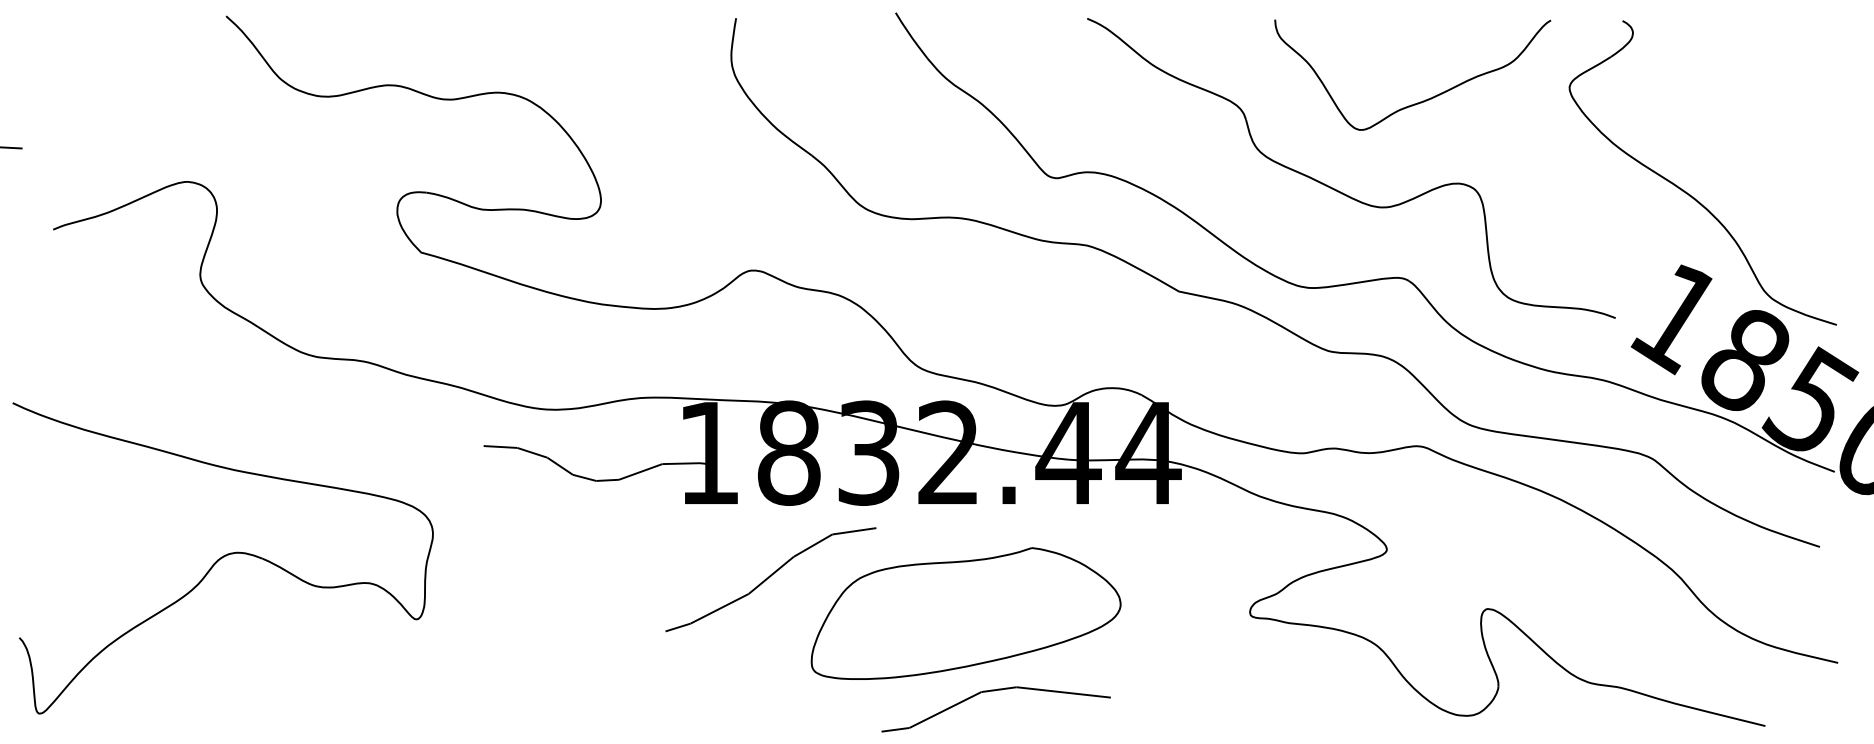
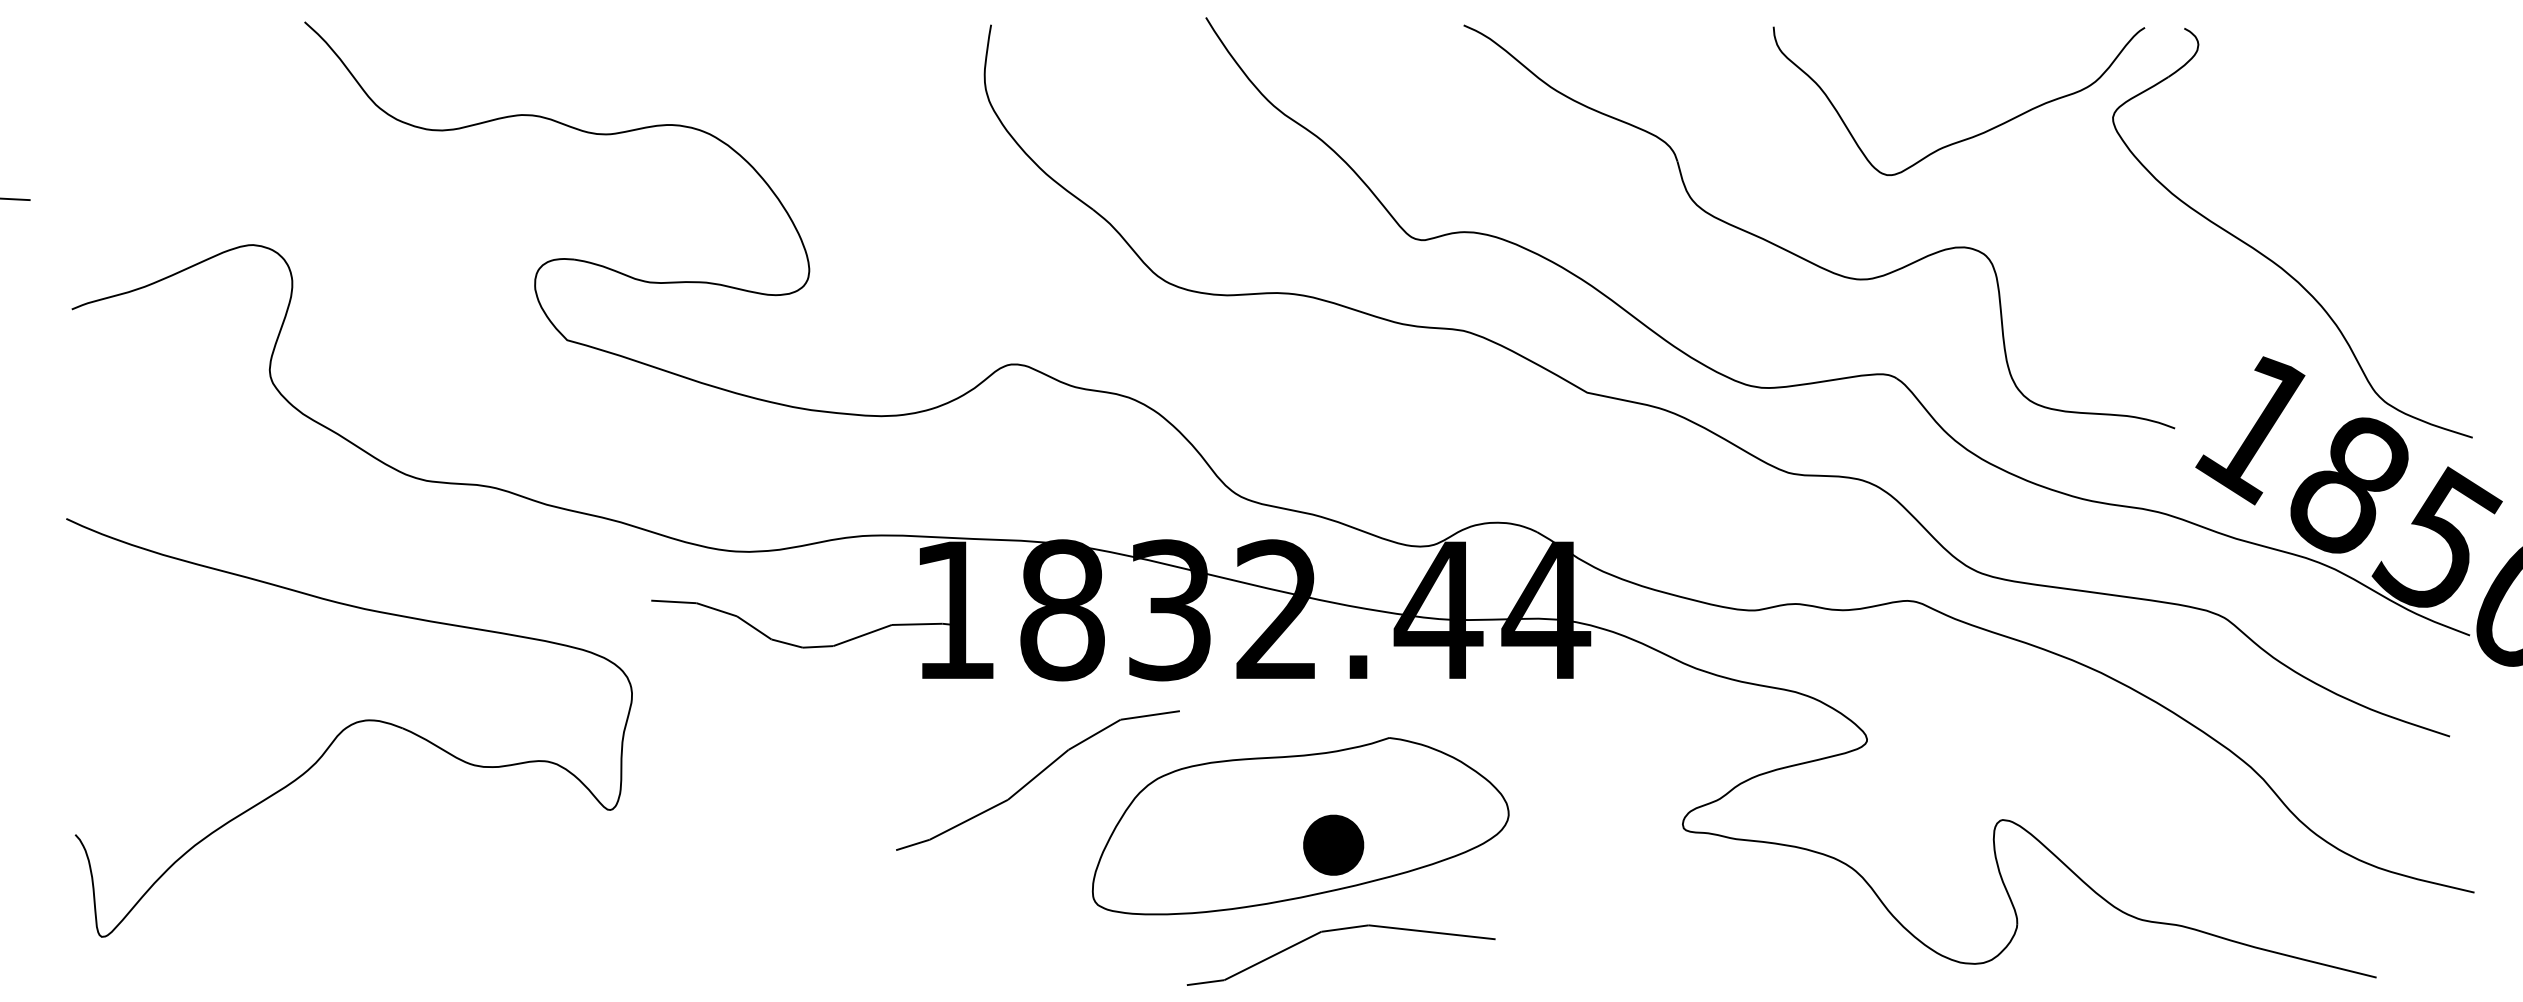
curve: (1422, 101) -> (1971, 136), moved
part: (223, 558) -> (349, 727), moved
part: (990, 627) -> (1333, 844), added

